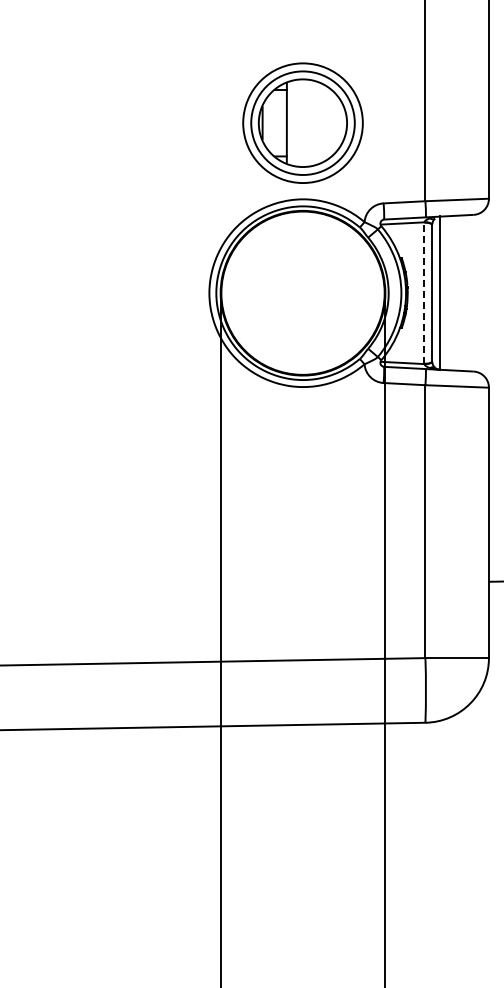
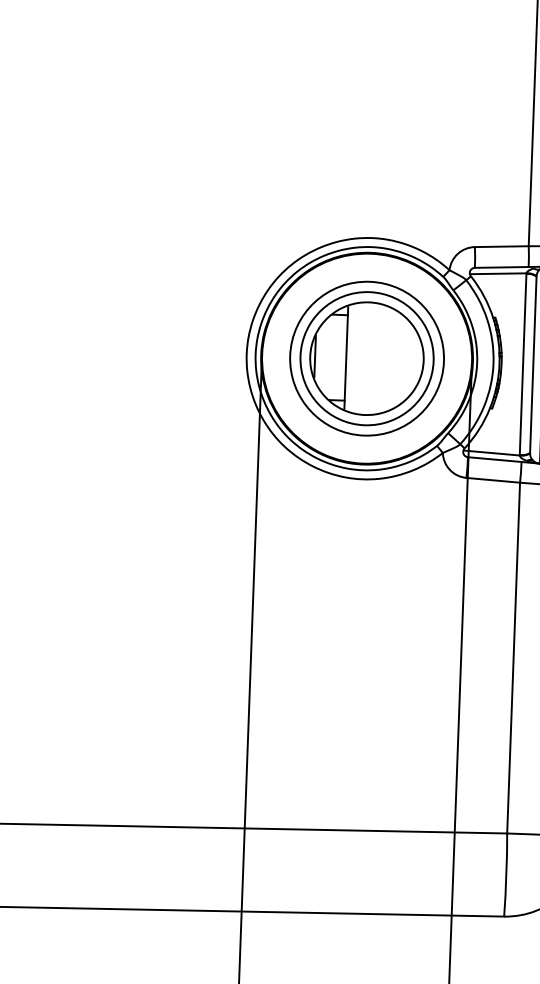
part: (302, 122) -> (366, 357), moved
line: (424, 292) -> (523, 363), dashed -> solid

